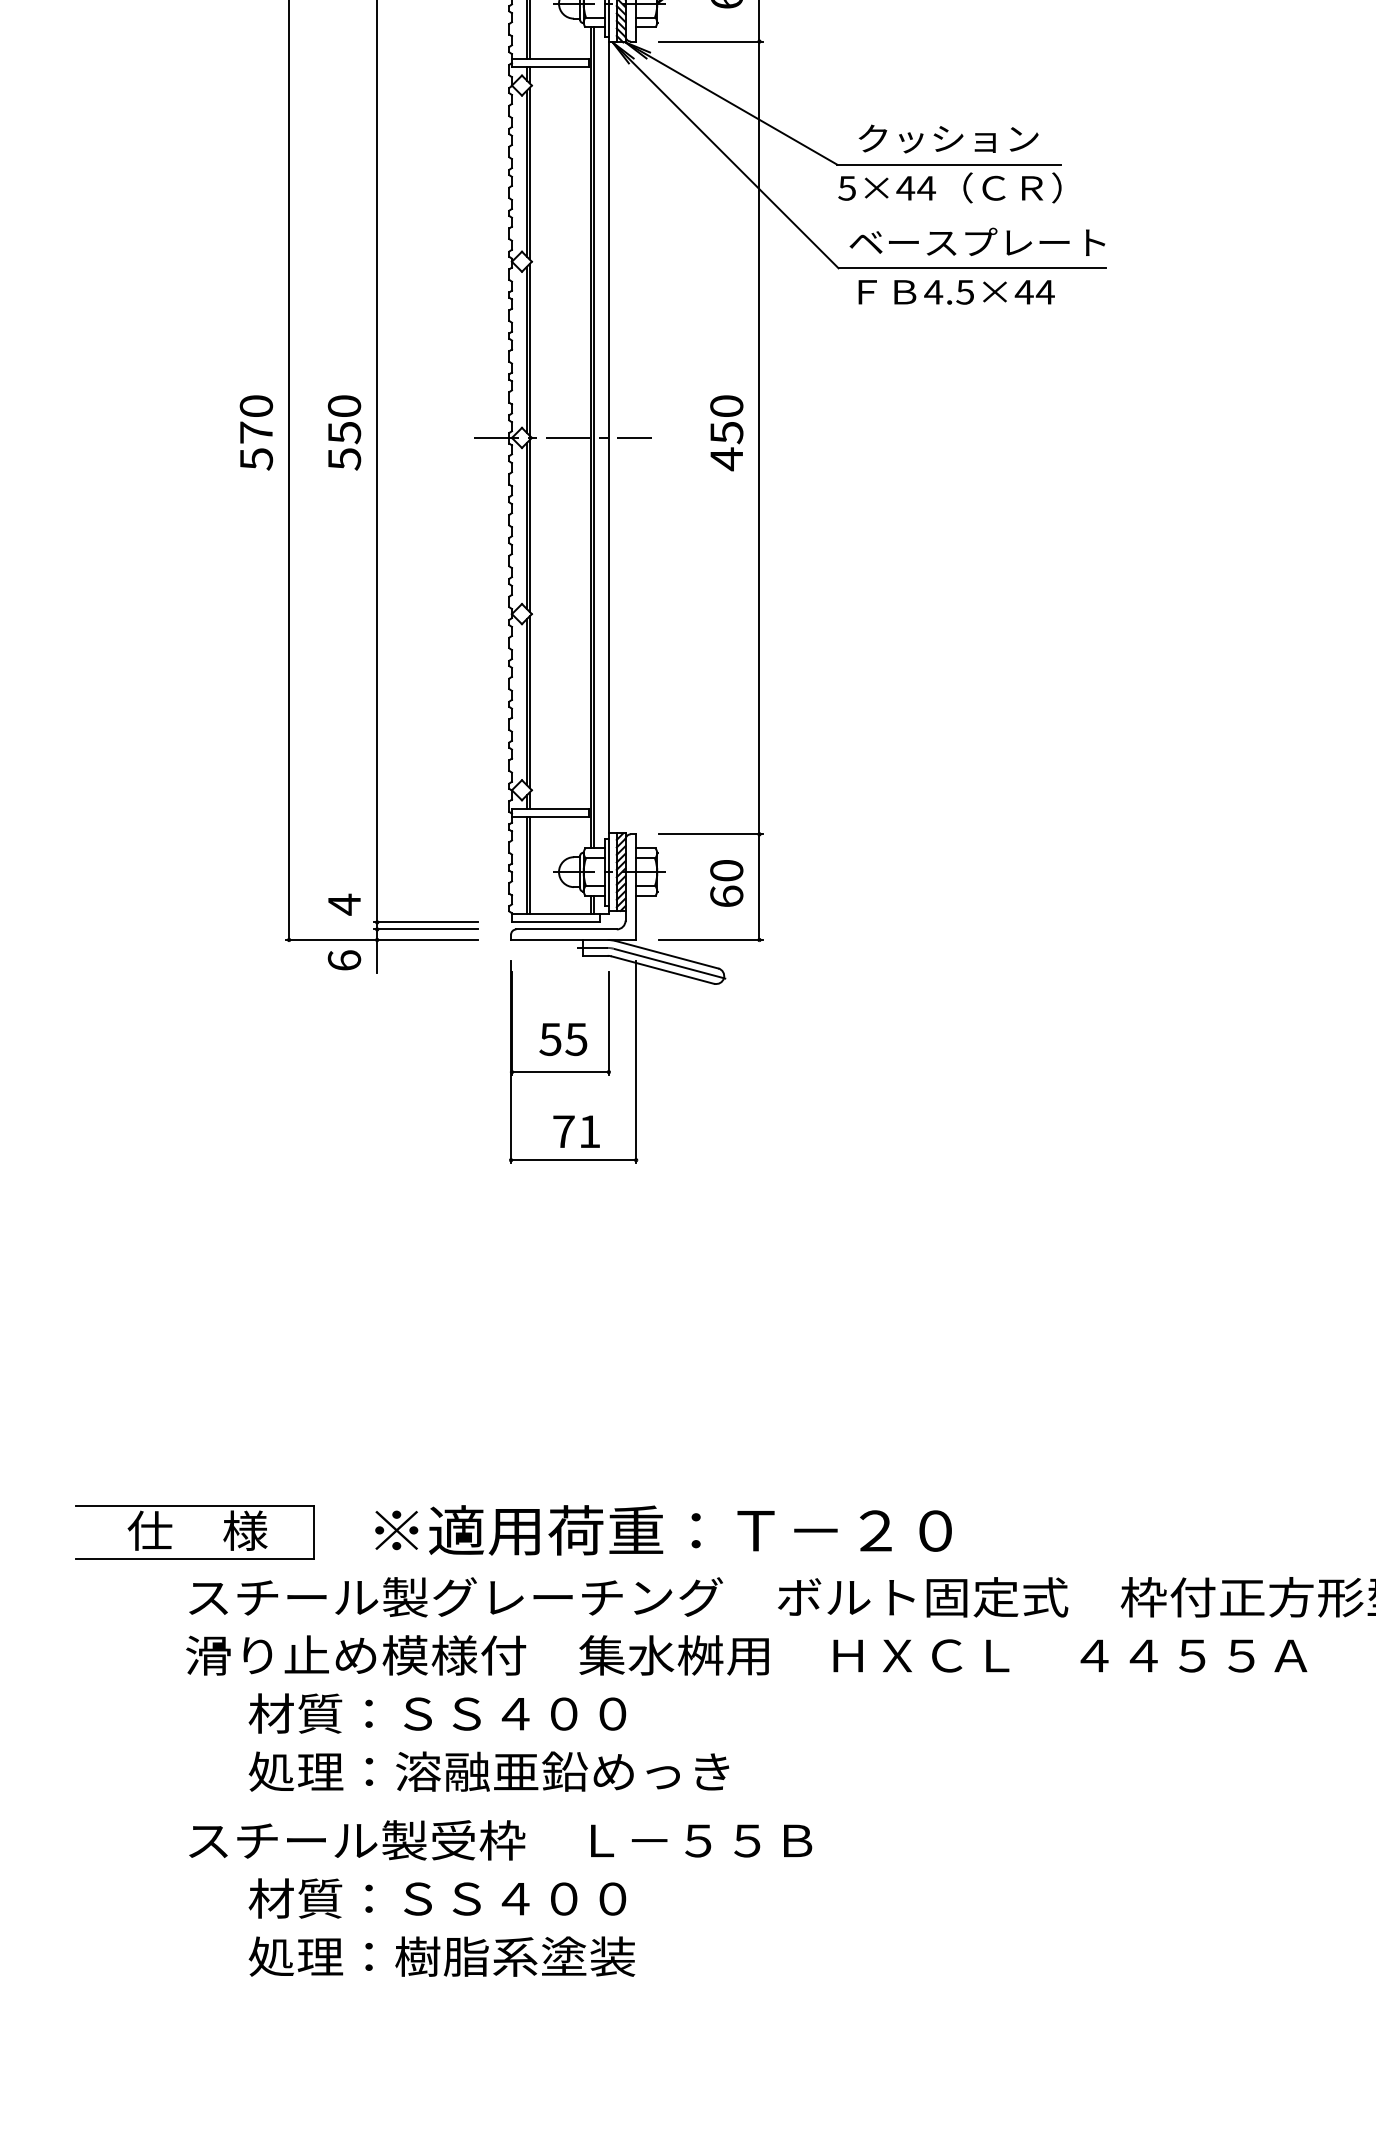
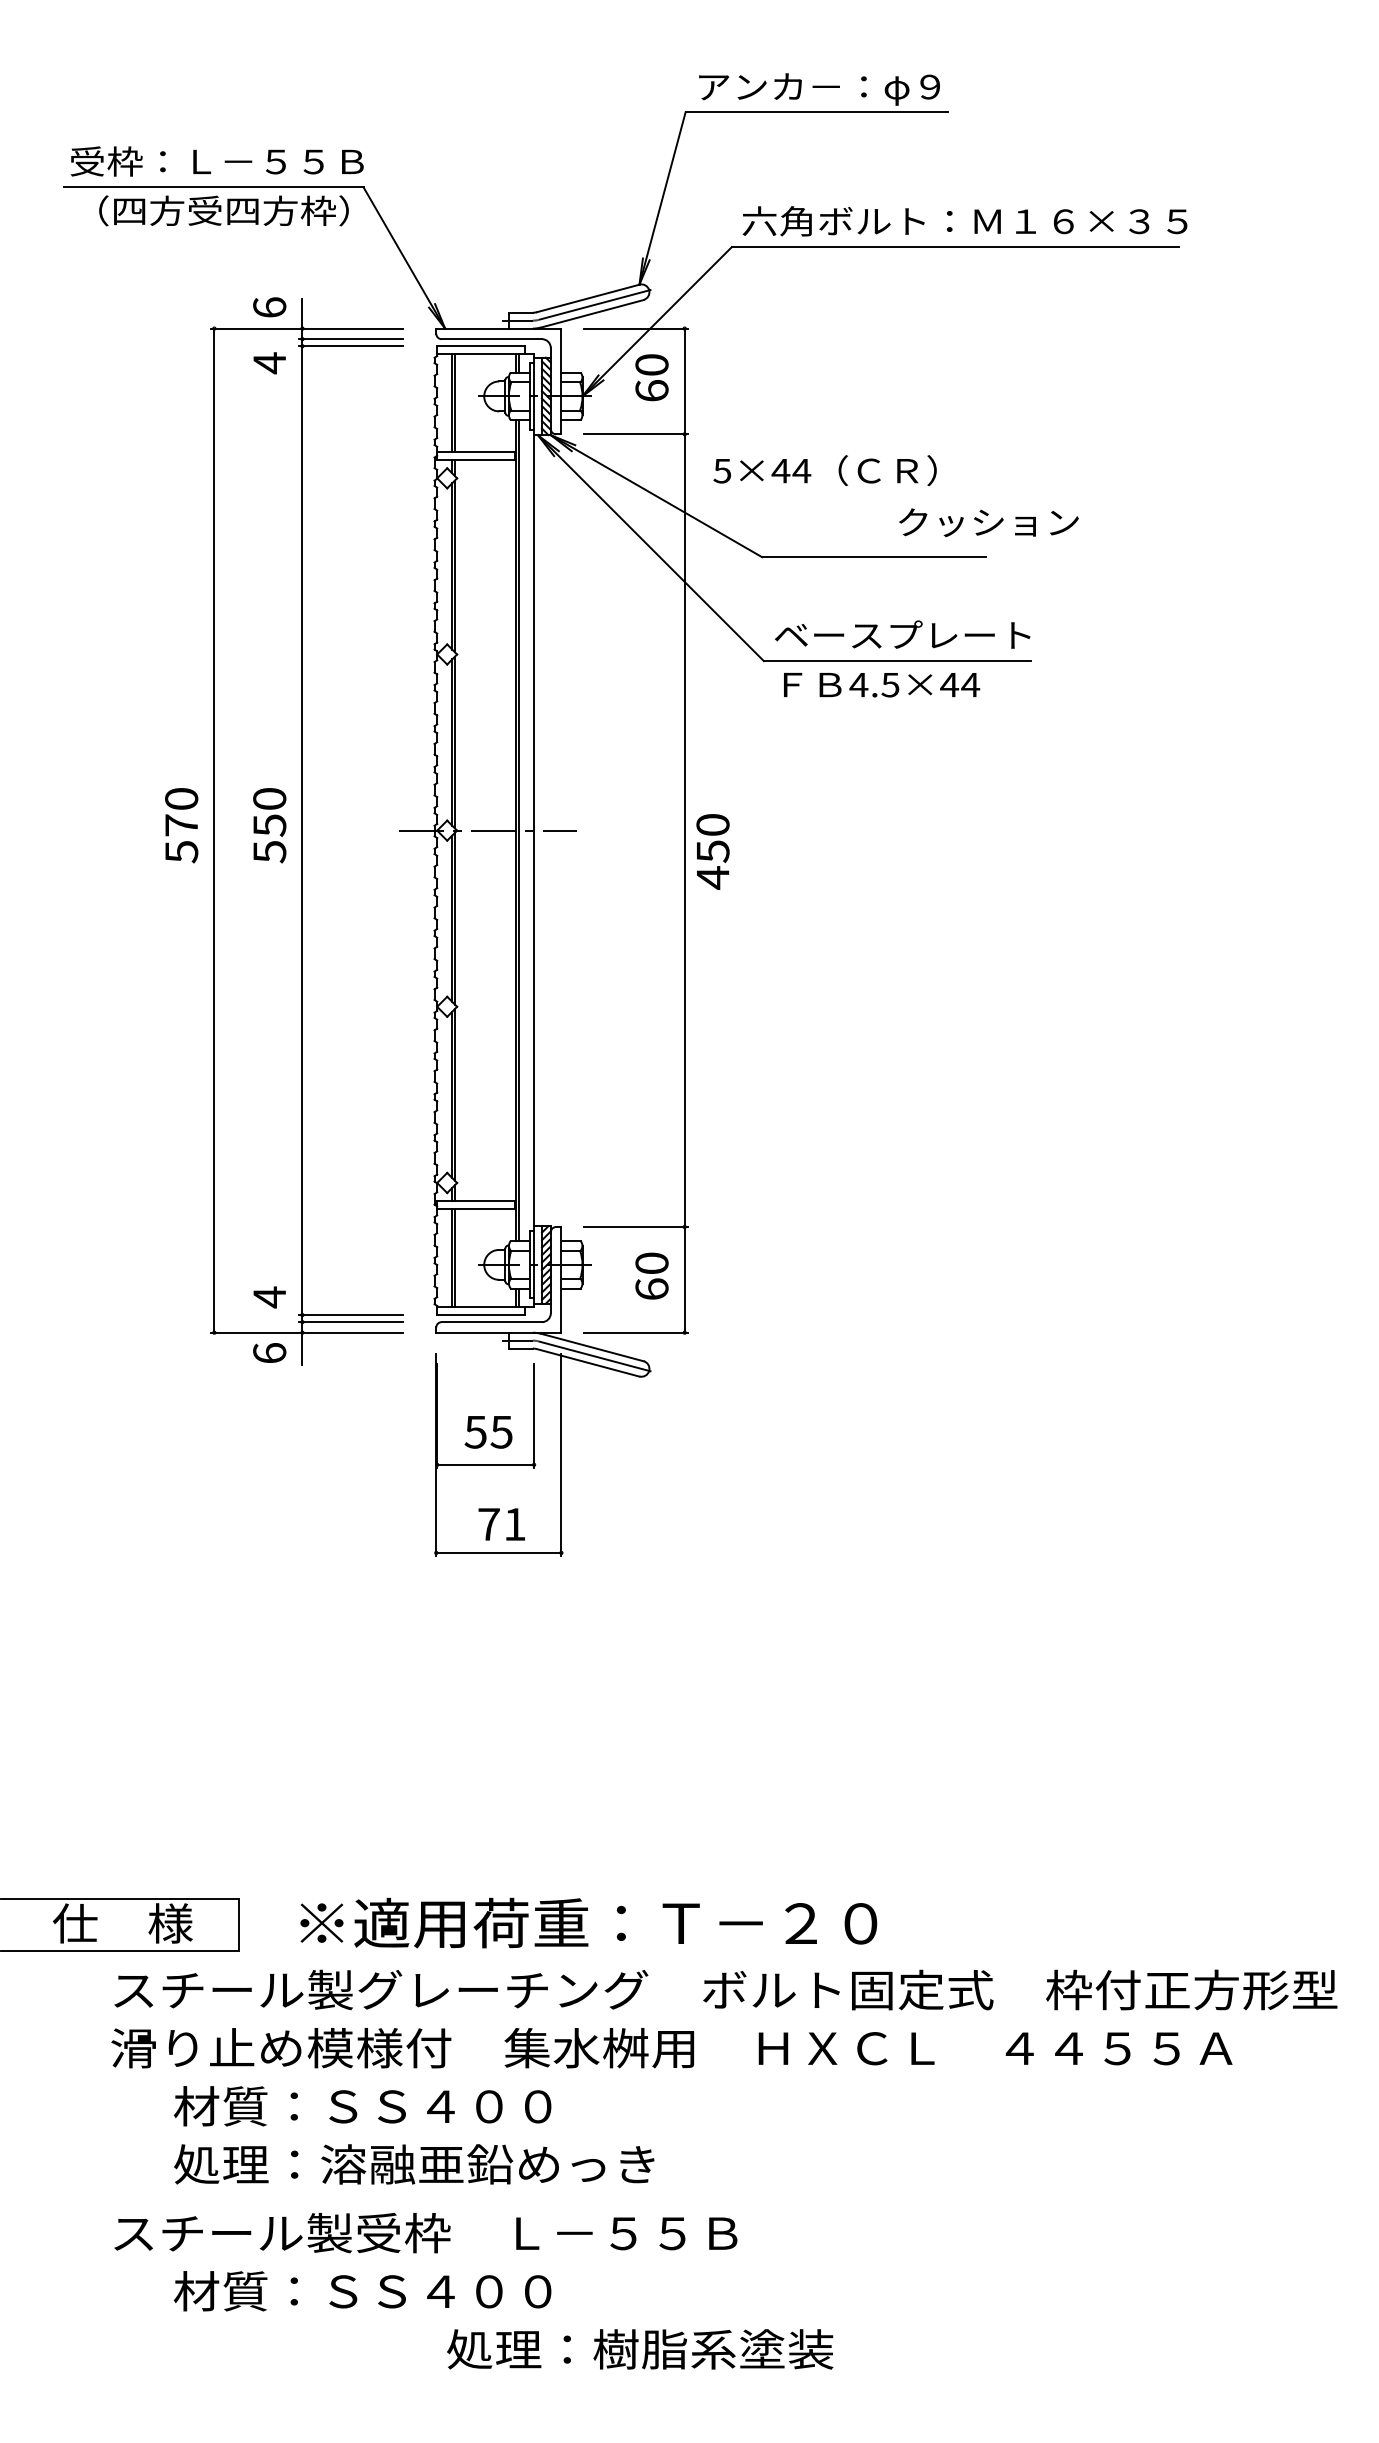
text: (948, 138) -> (988, 522), moved
text: (949, 187) -> (824, 470), moved
text: (726, 432) -> (712, 851), moved
text: (442, 1956) -> (640, 2349), moved

